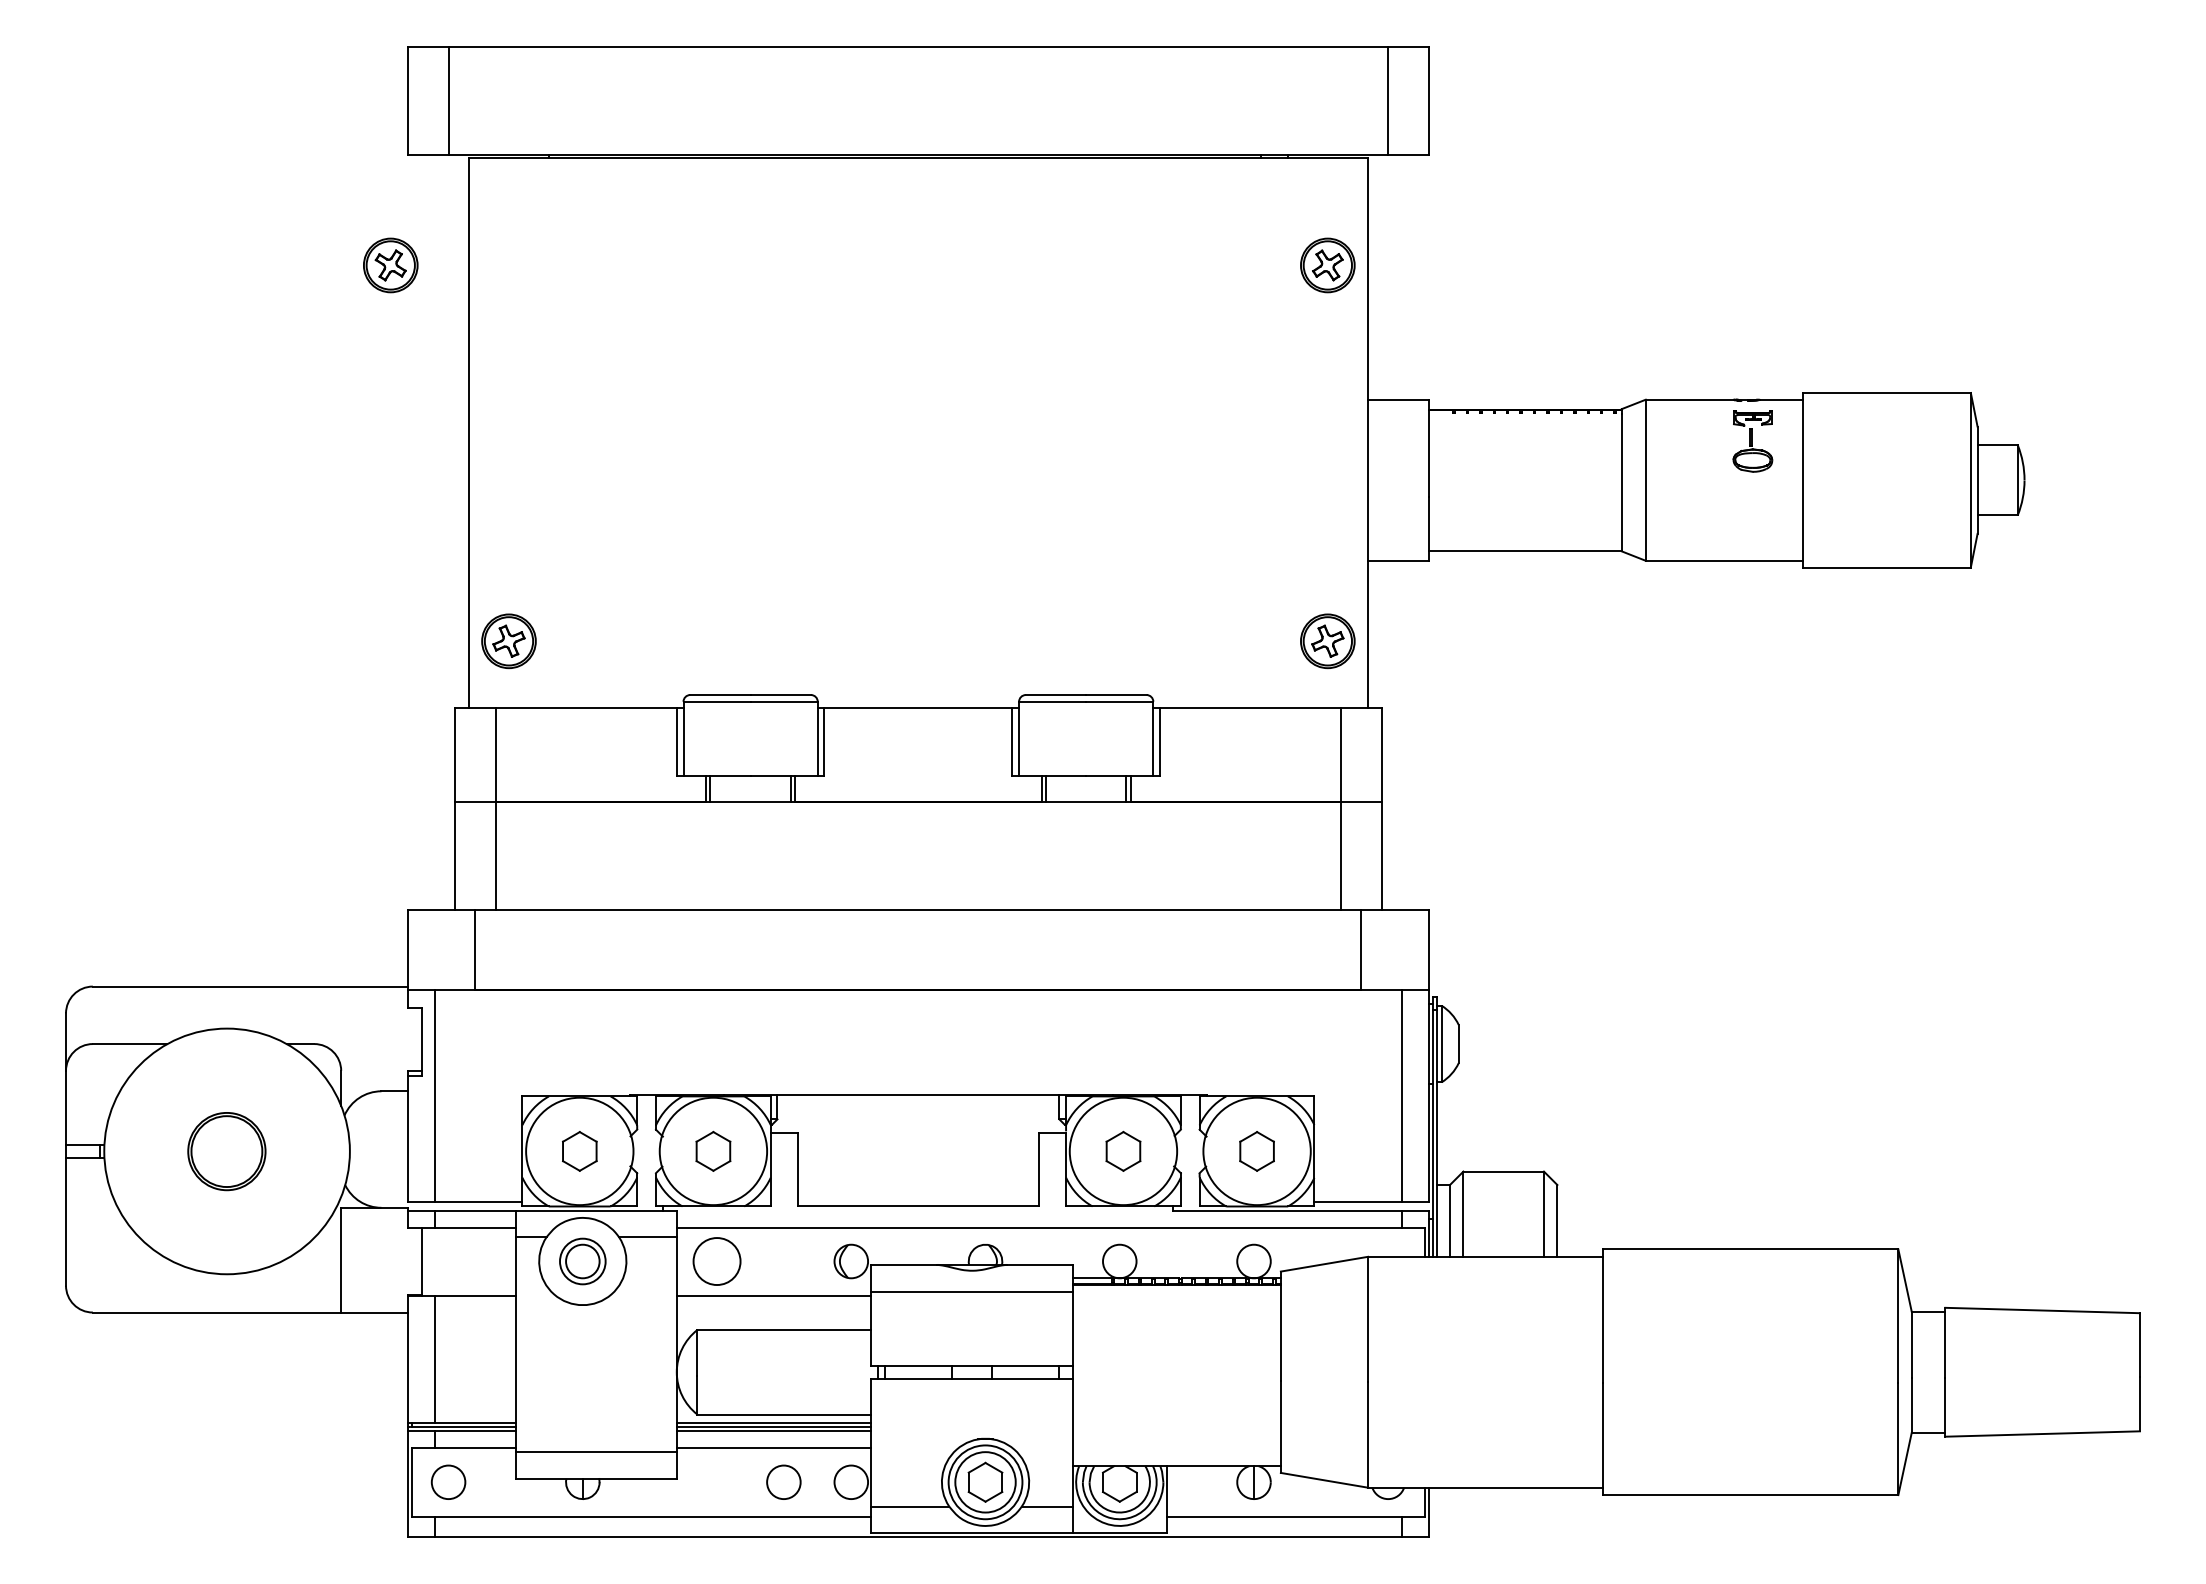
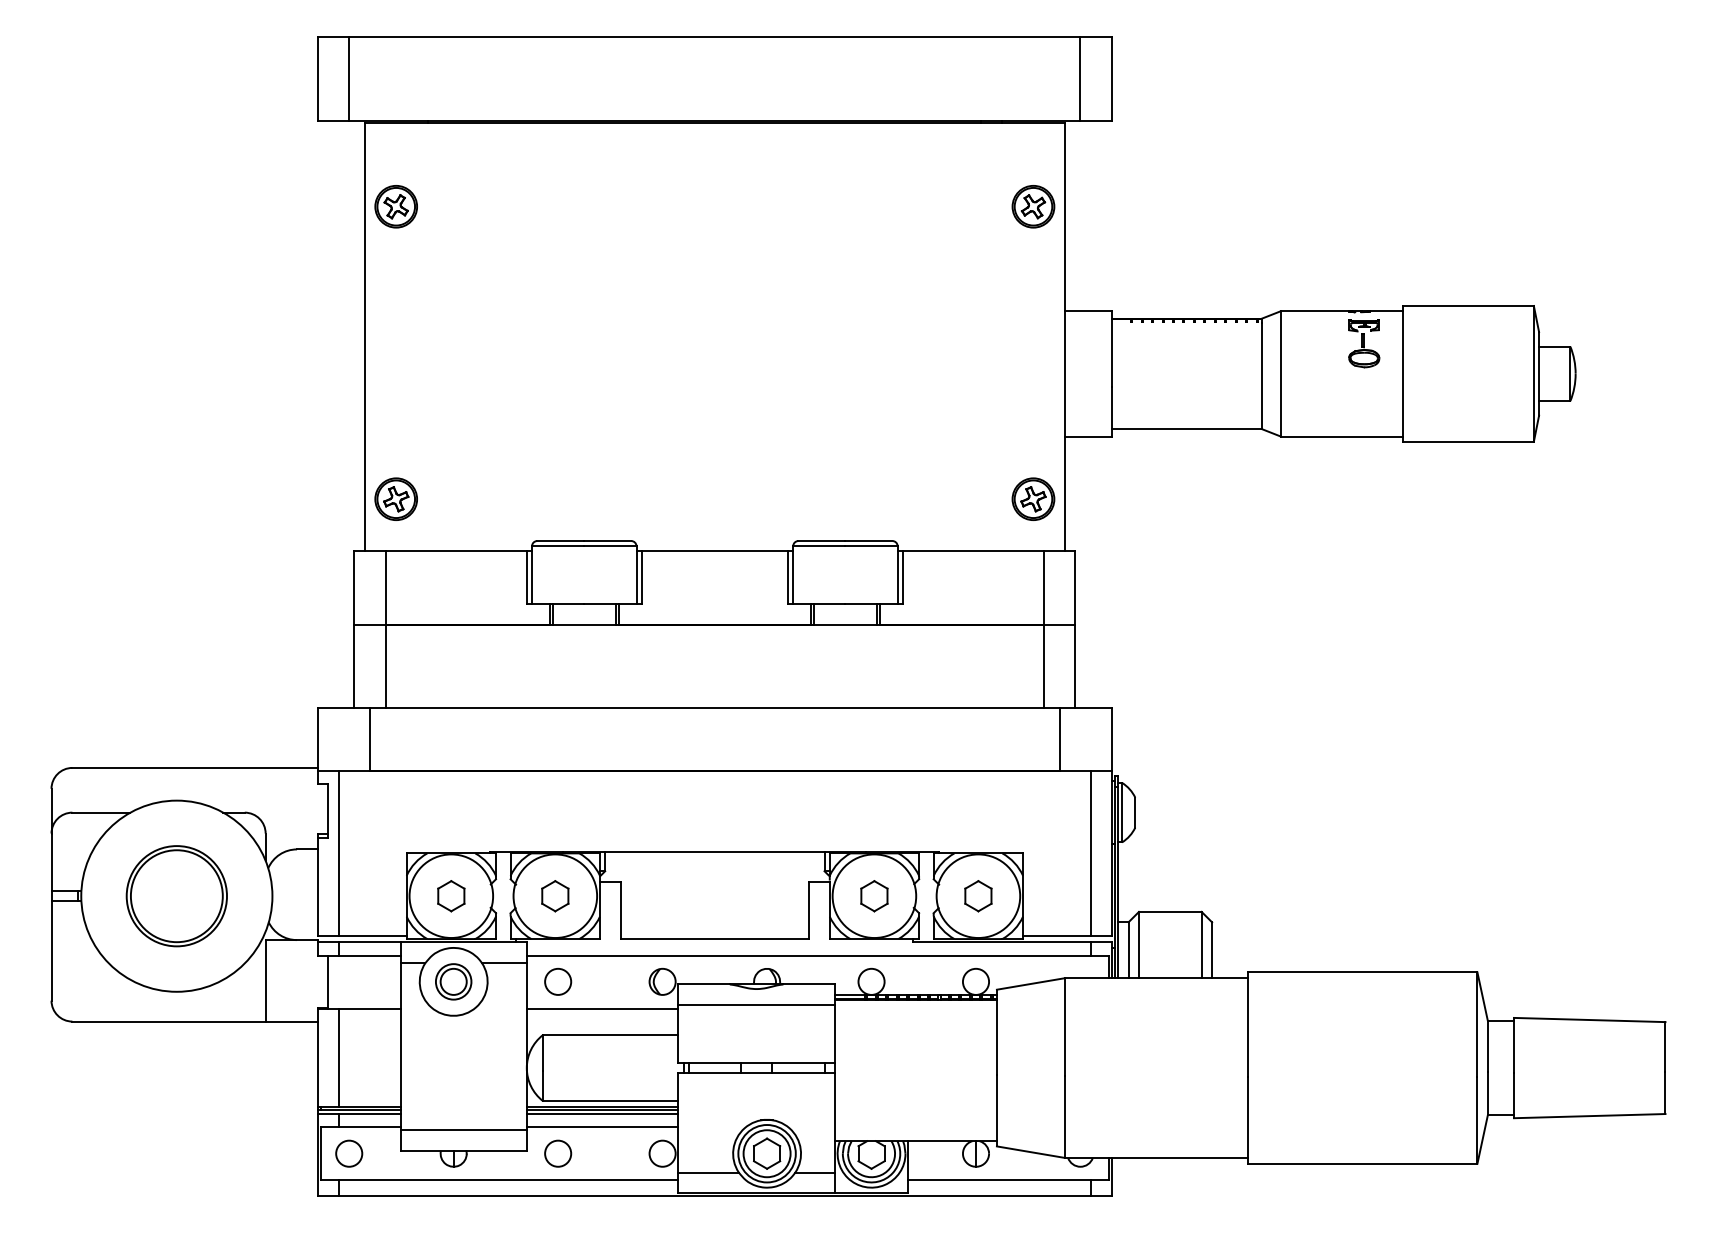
part: (389, 265) -> (395, 206), moved
part: (226, 1151) -> (176, 896), size x1.67
circle: (717, 1261) -> (558, 981), size x0.71
circle: (784, 1482) -> (558, 1153), moved

